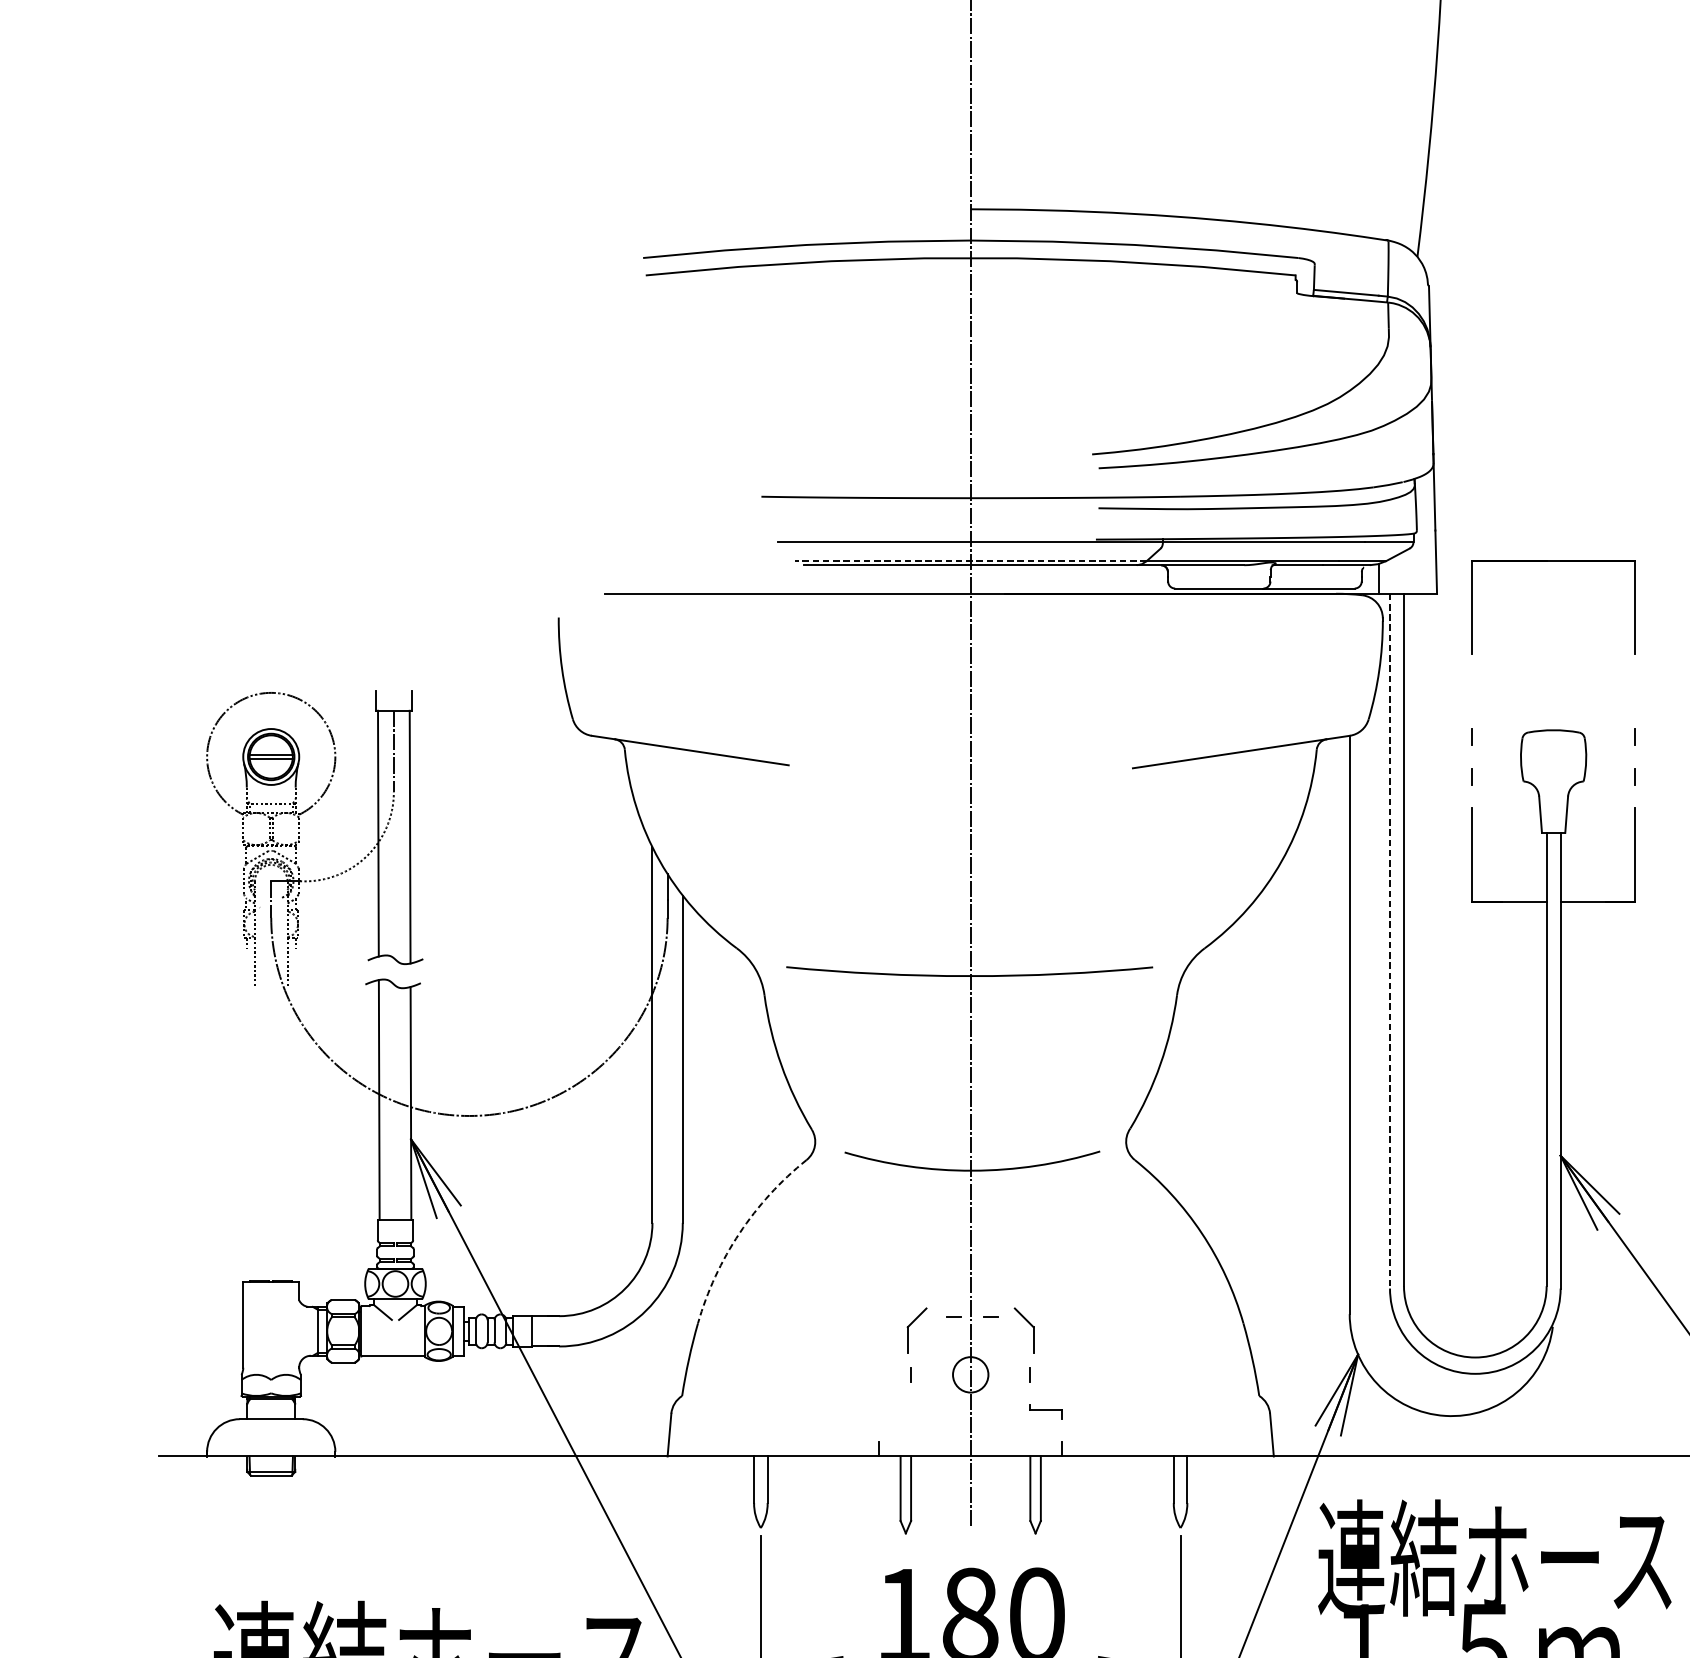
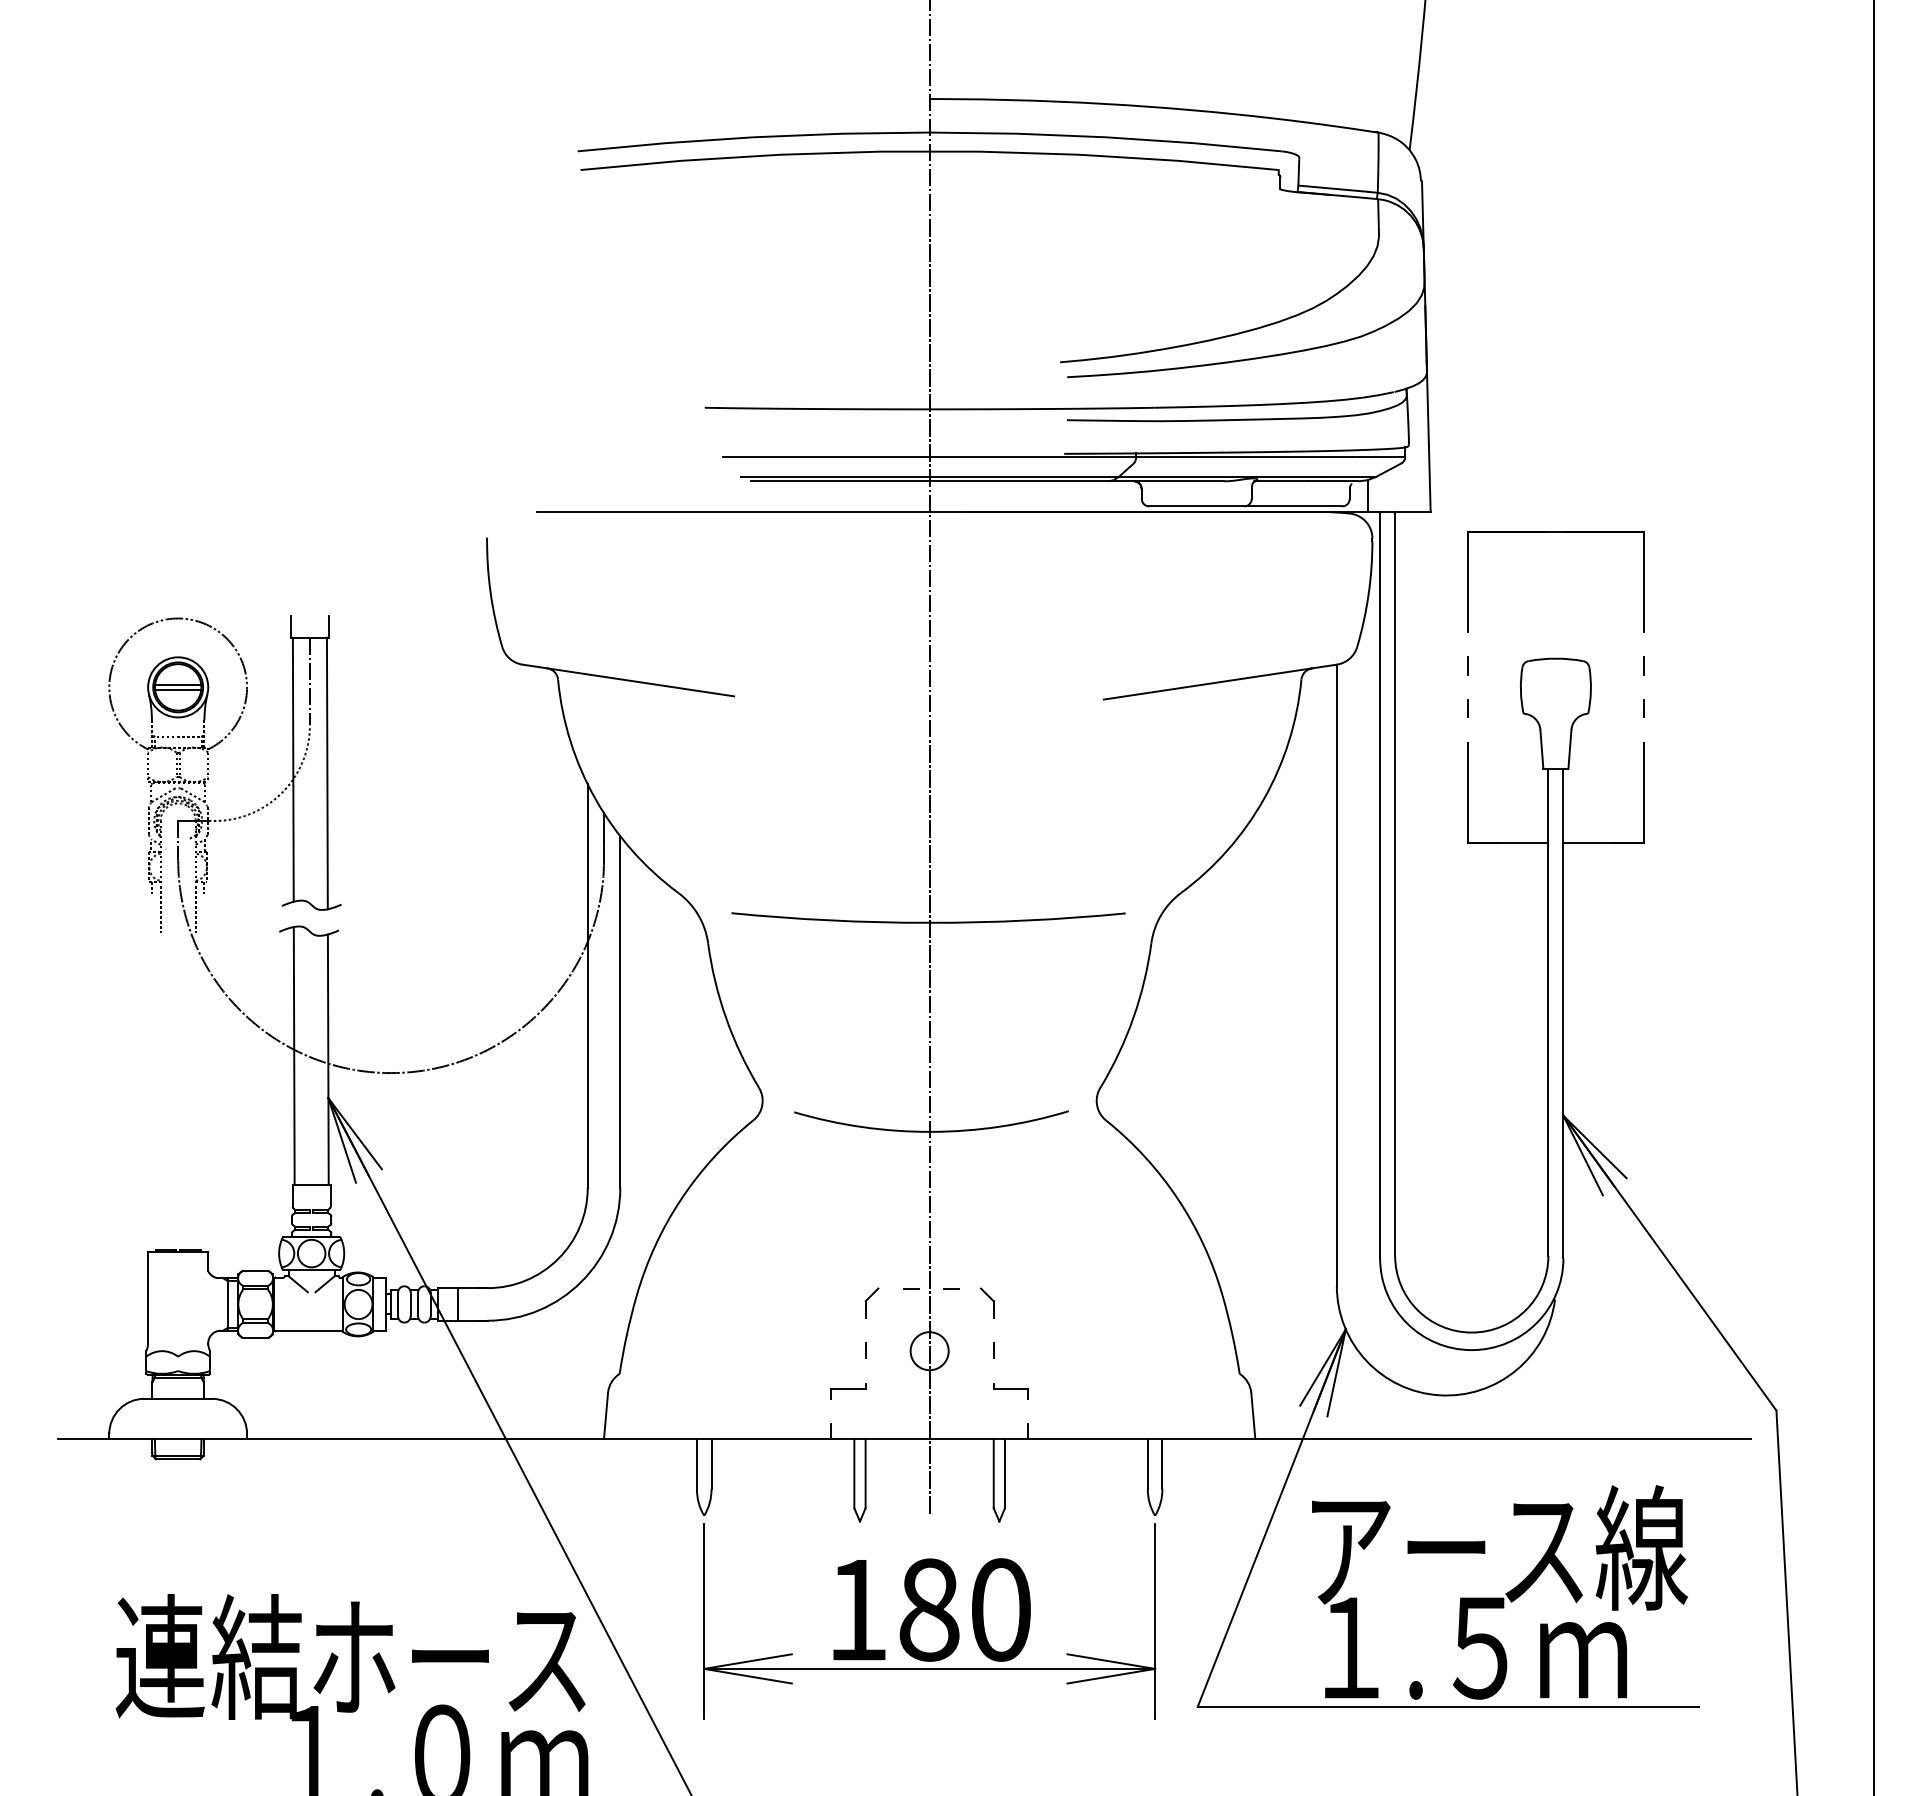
line: (970, 560) -> (929, 476), dashed -> solid
part: (1553, 561) -> (1555, 532), moved
line: (1390, 941) -> (1380, 885), dashed -> solid
arc: (739, 1233) -> (681, 1199), dashed -> solid
part: (916, 1329) -> (871, 1302), size x0.62
part: (1024, 1329) -> (987, 1302), size x0.62
part: (895, 1412) -> (848, 1391), added
text: (1496, 1557) -> (1494, 1547), 連結ホース -> アース線

